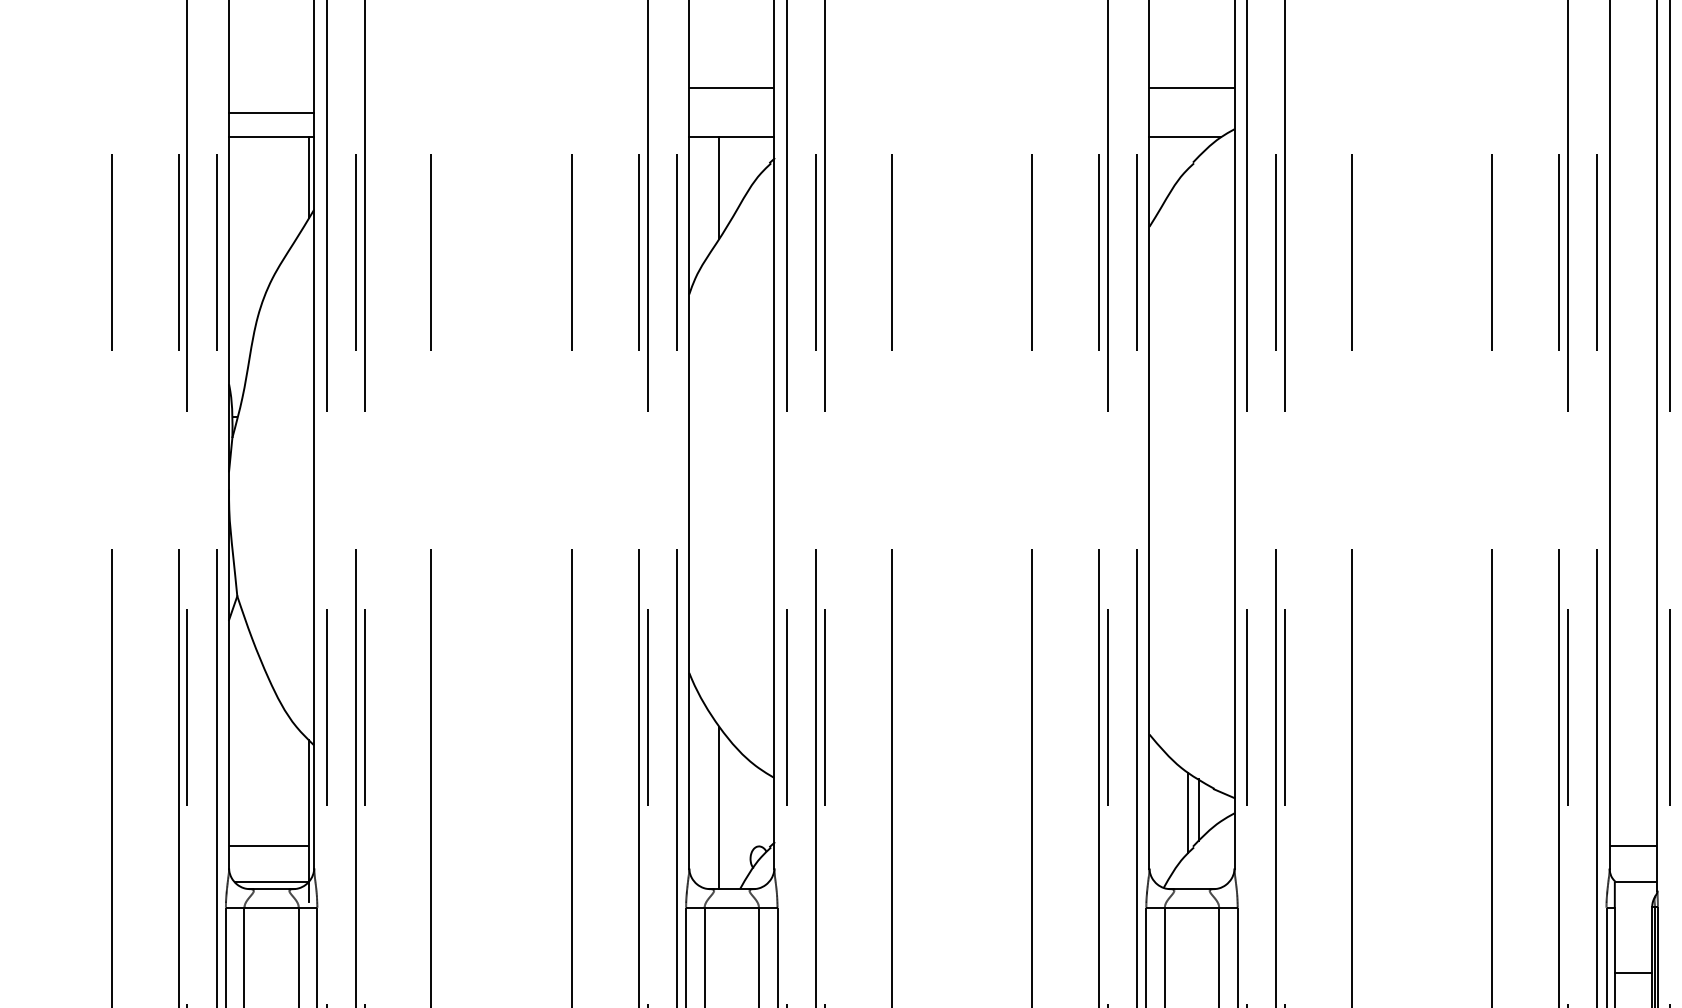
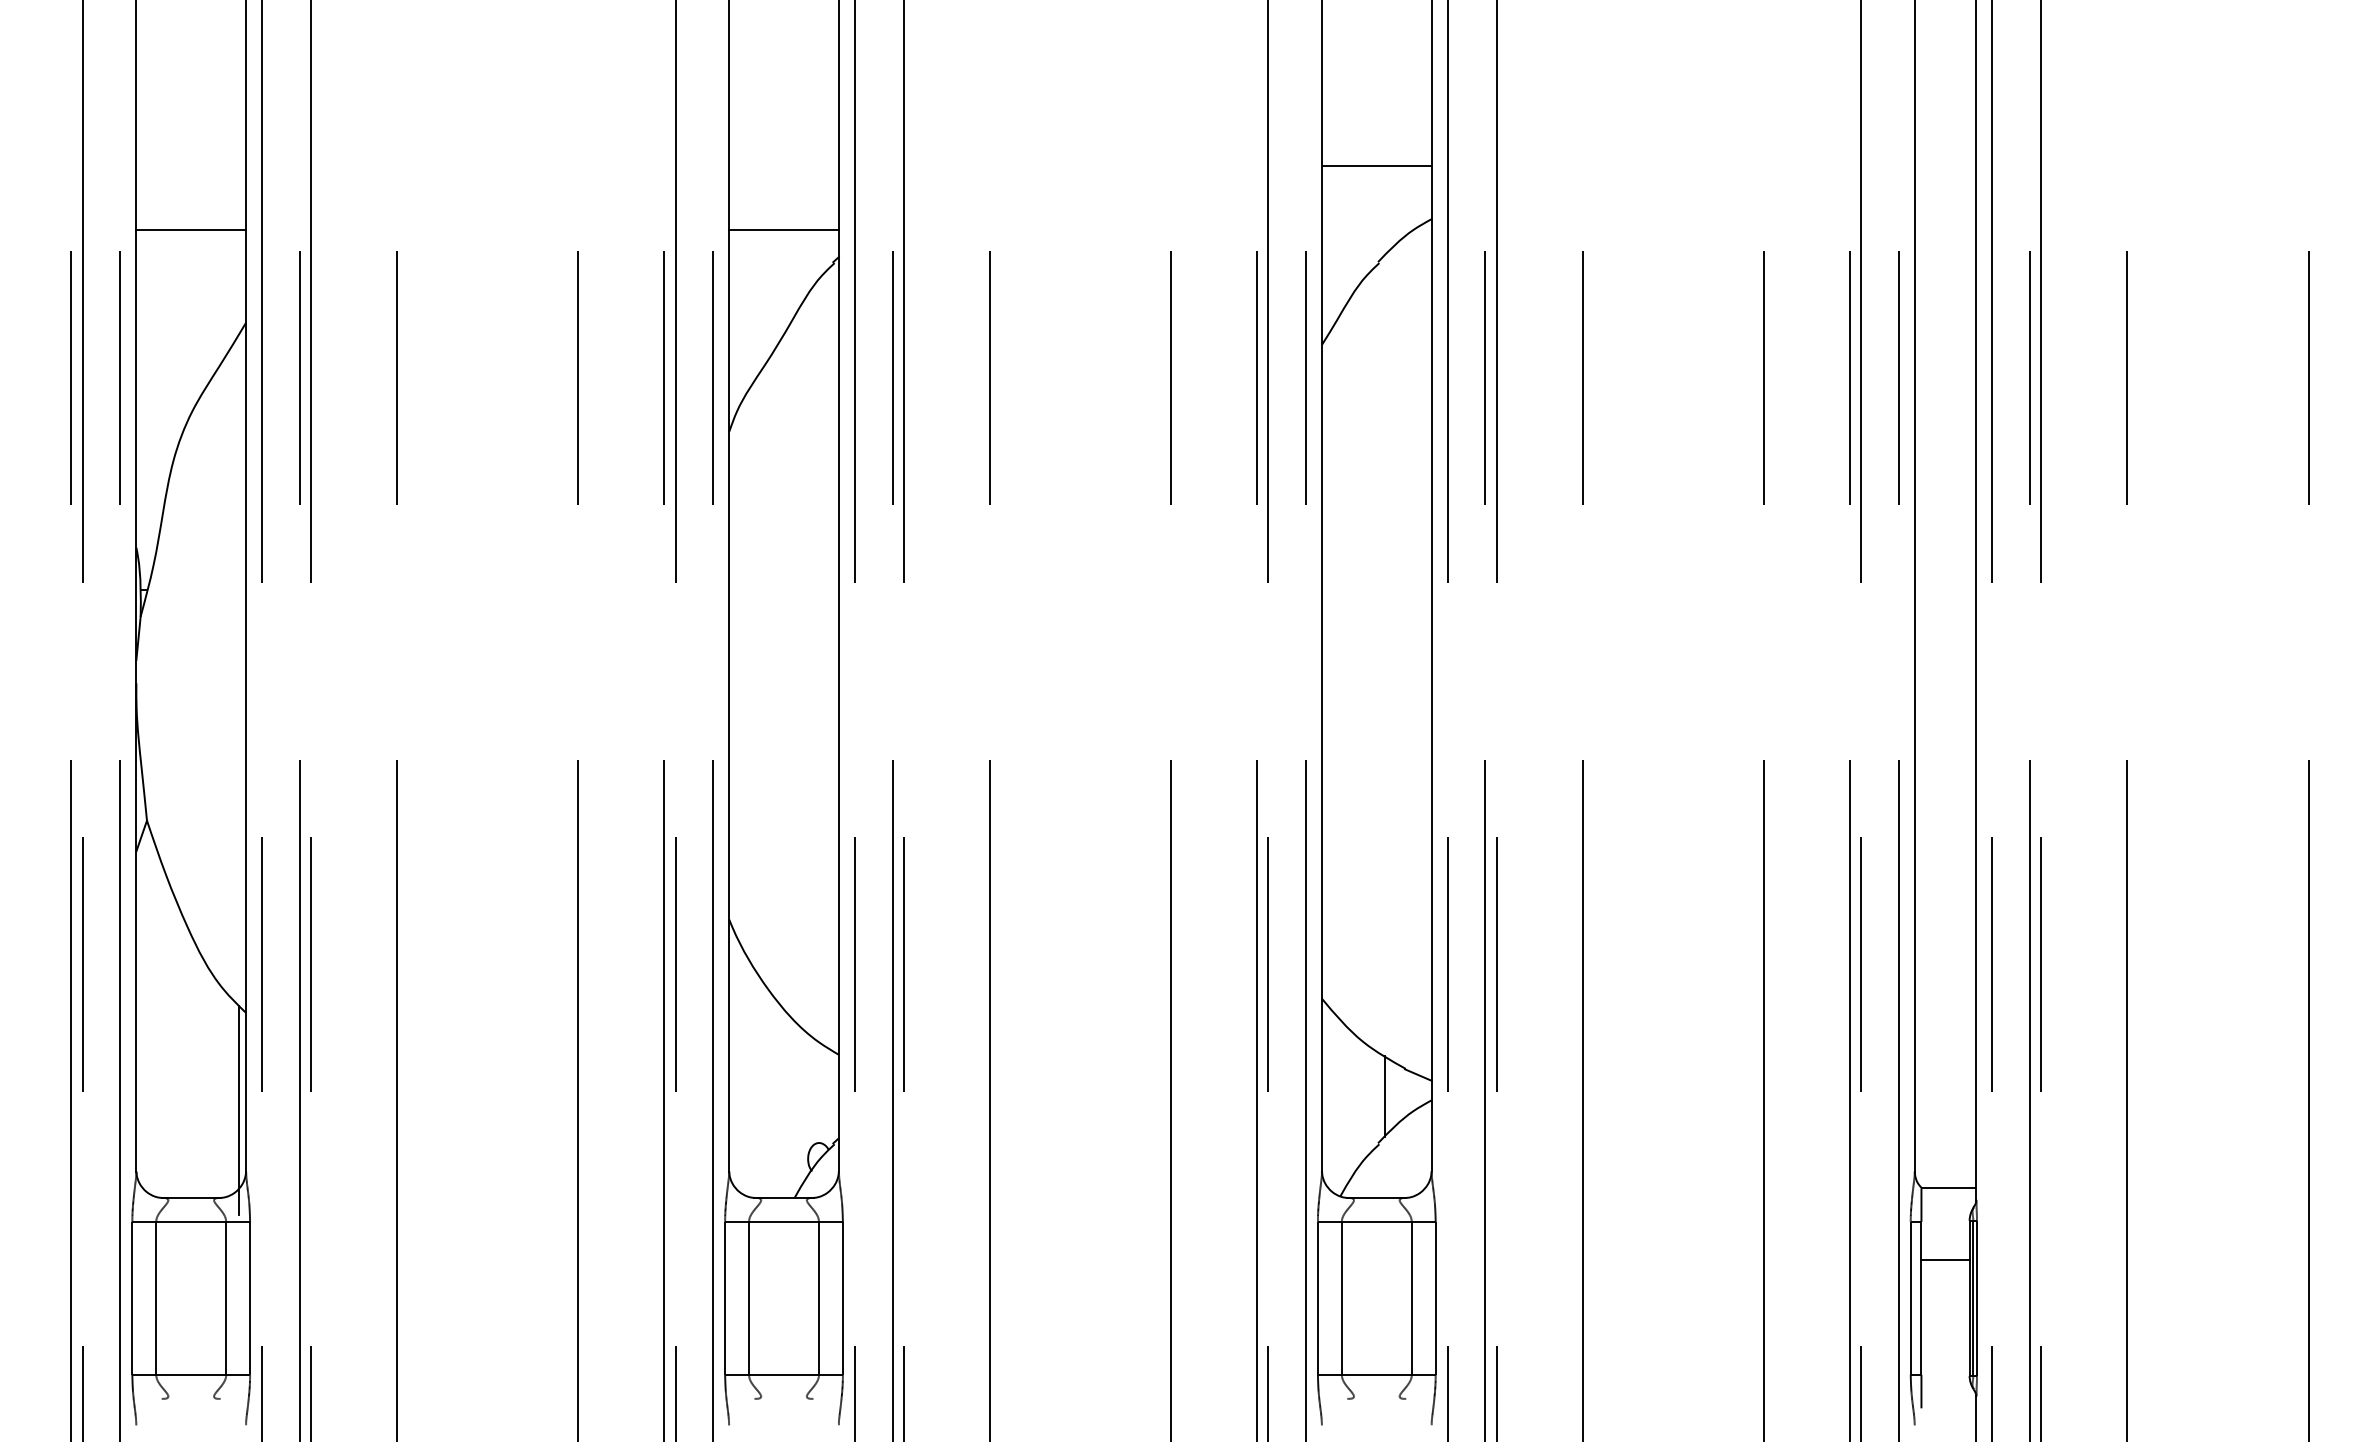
line: (731, 87) -> (783, 165), removed
line: (271, 112) -> (191, 197), removed
line: (1184, 137) -> (1367, 229), removed
line: (309, 177) -> (239, 281), removed
line: (719, 187) -> (768, 294), removed
line: (719, 808) -> (768, 1093), removed
line: (1187, 812) -> (1371, 1099), removed
line: (268, 846) -> (187, 1143), removed
line: (1633, 846) -> (1945, 1143), removed
line: (271, 881) -> (191, 1188), removed
line: (1633, 972) -> (1945, 1259), moved

